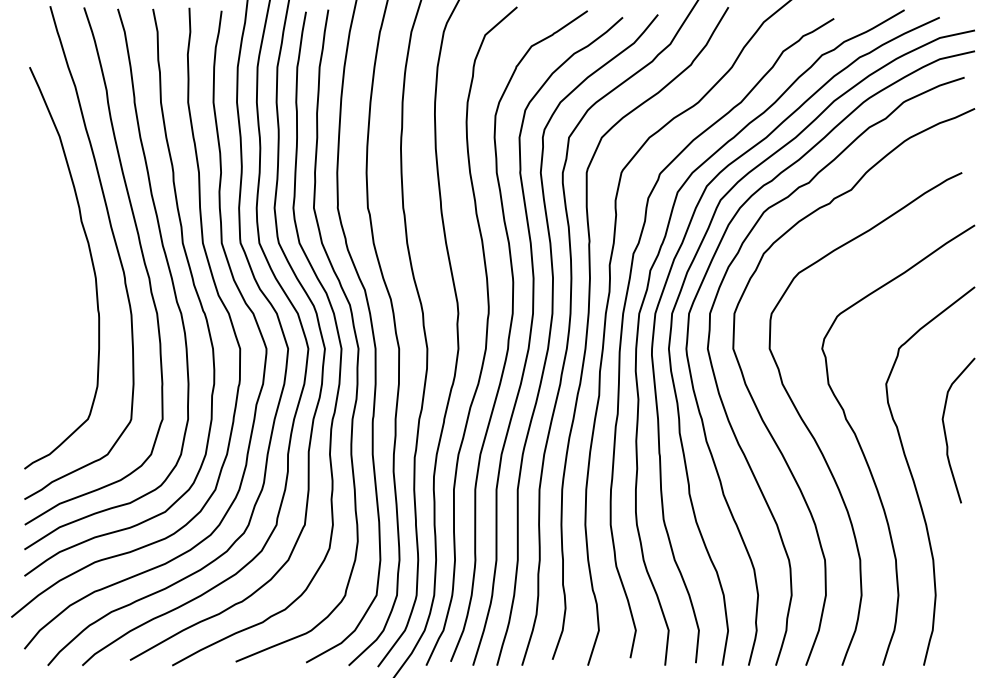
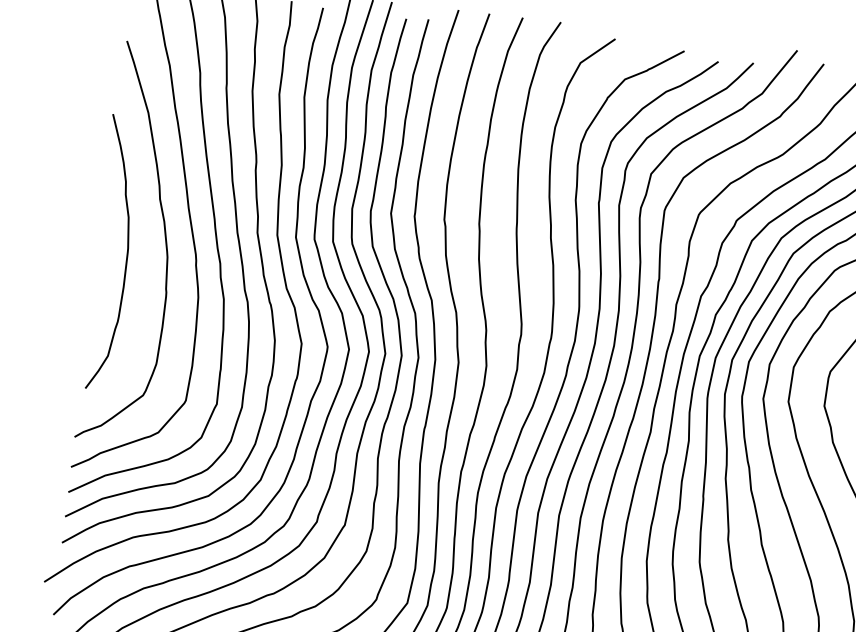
curve: (54, 280) -> (126, 254), added

